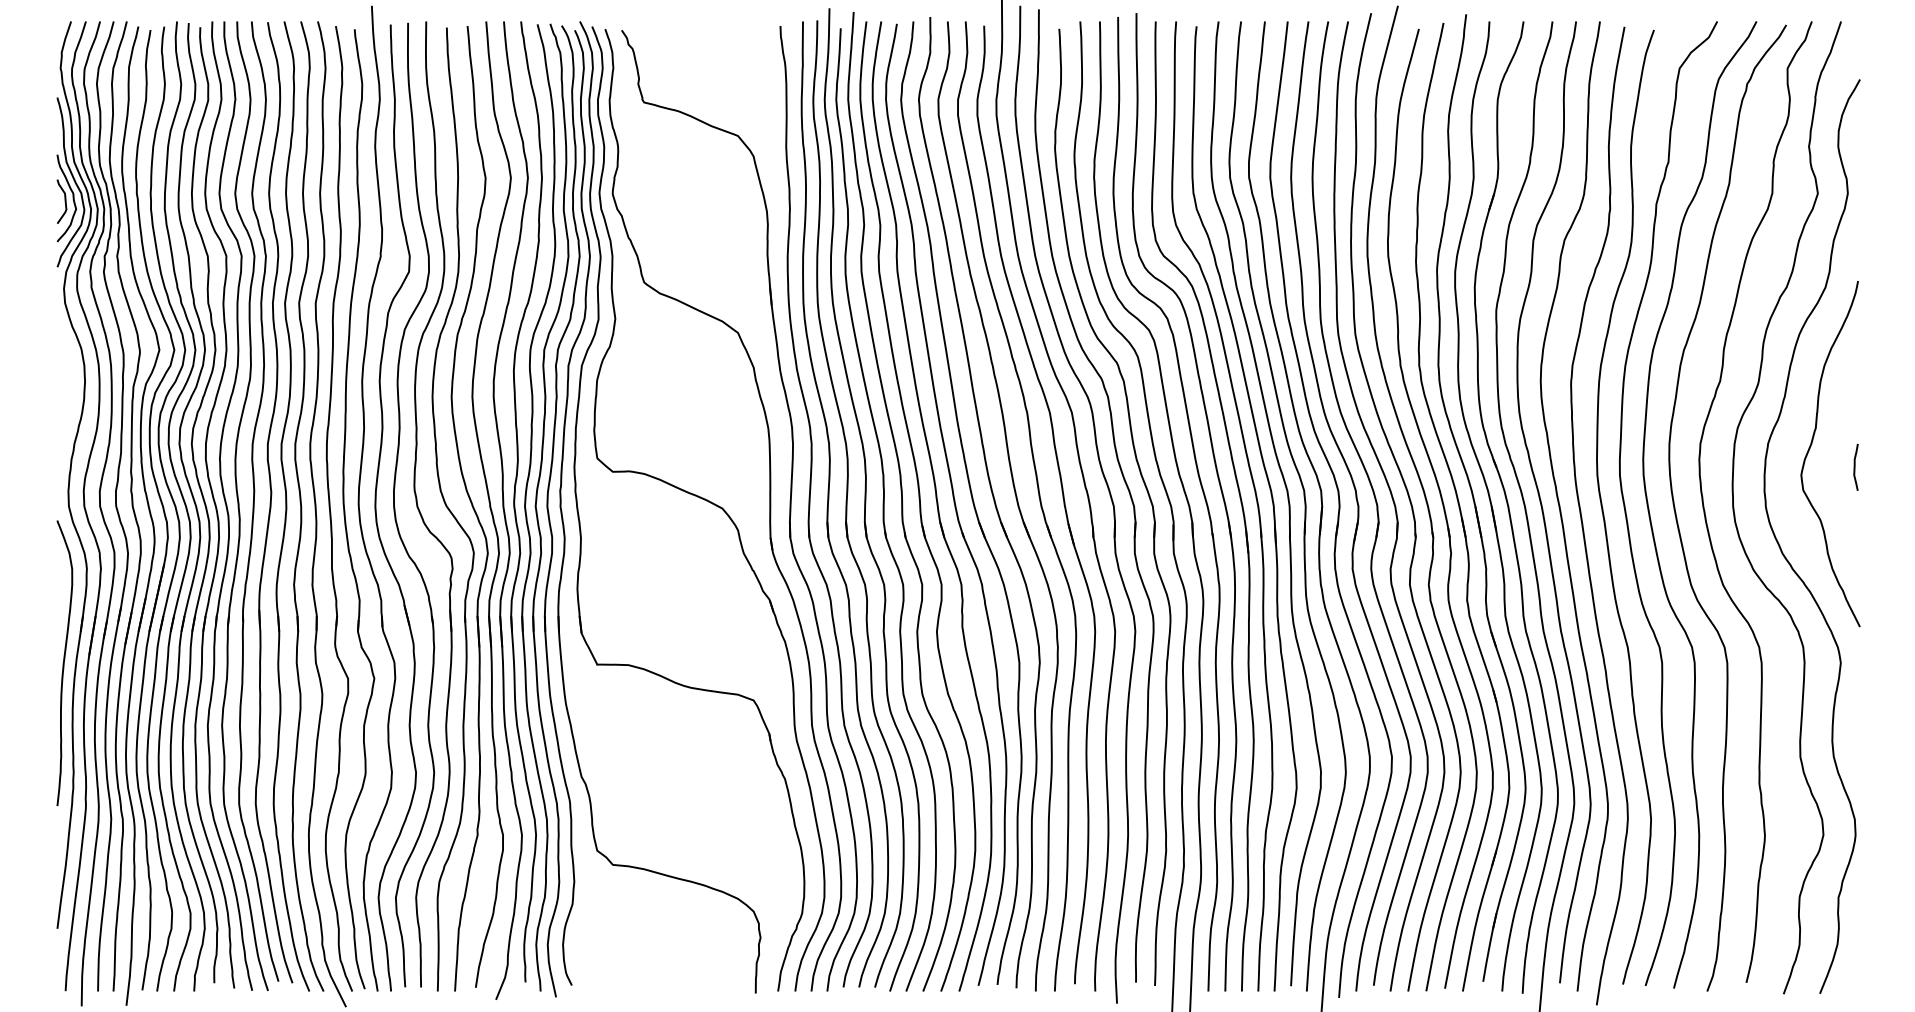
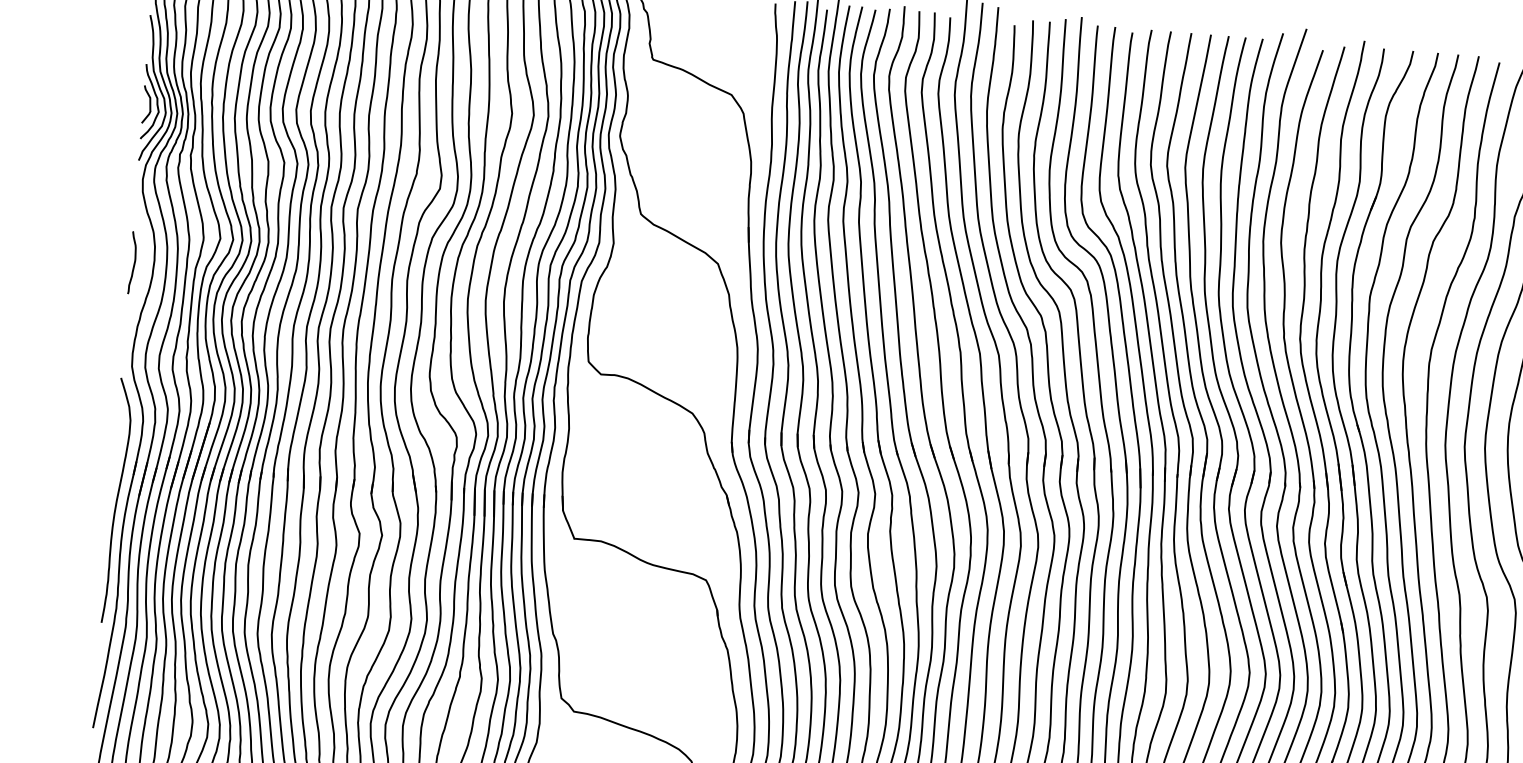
curve: (61, 385) -> (134, 262), added

